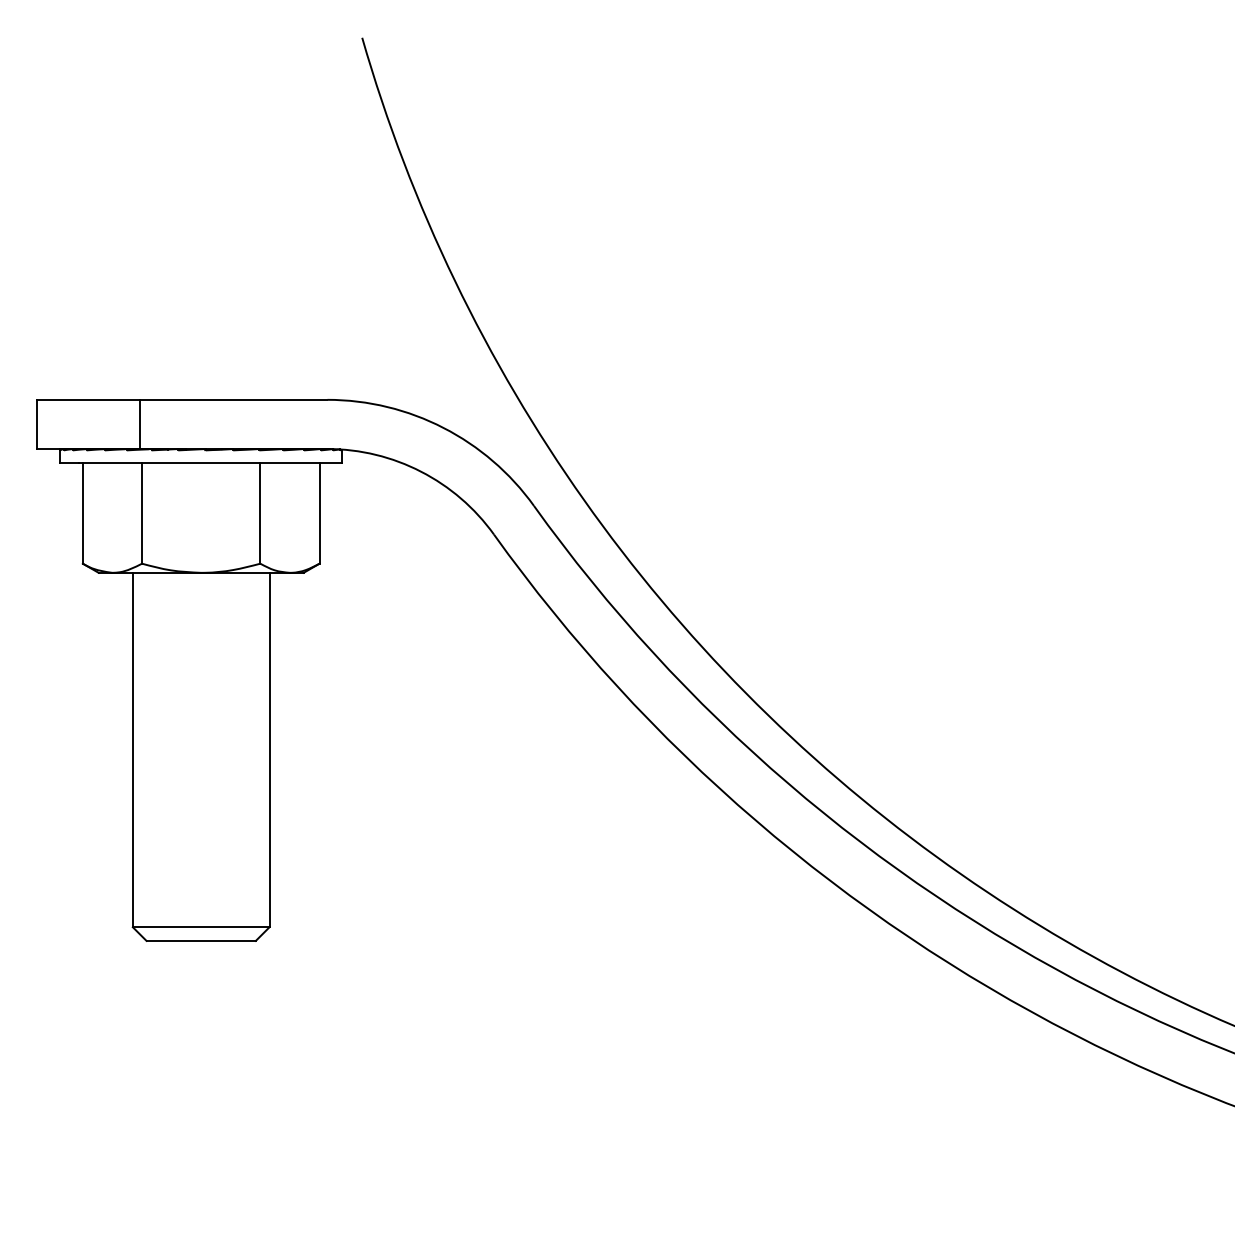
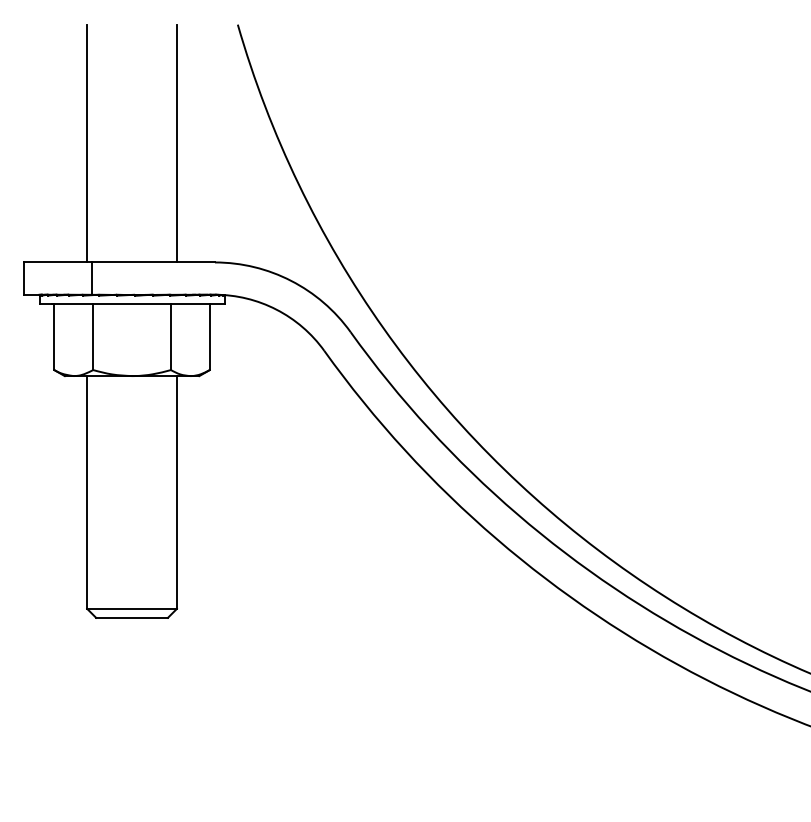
line: (133, 218) -> (87, 143), added
line: (268, 218) -> (176, 143), added

